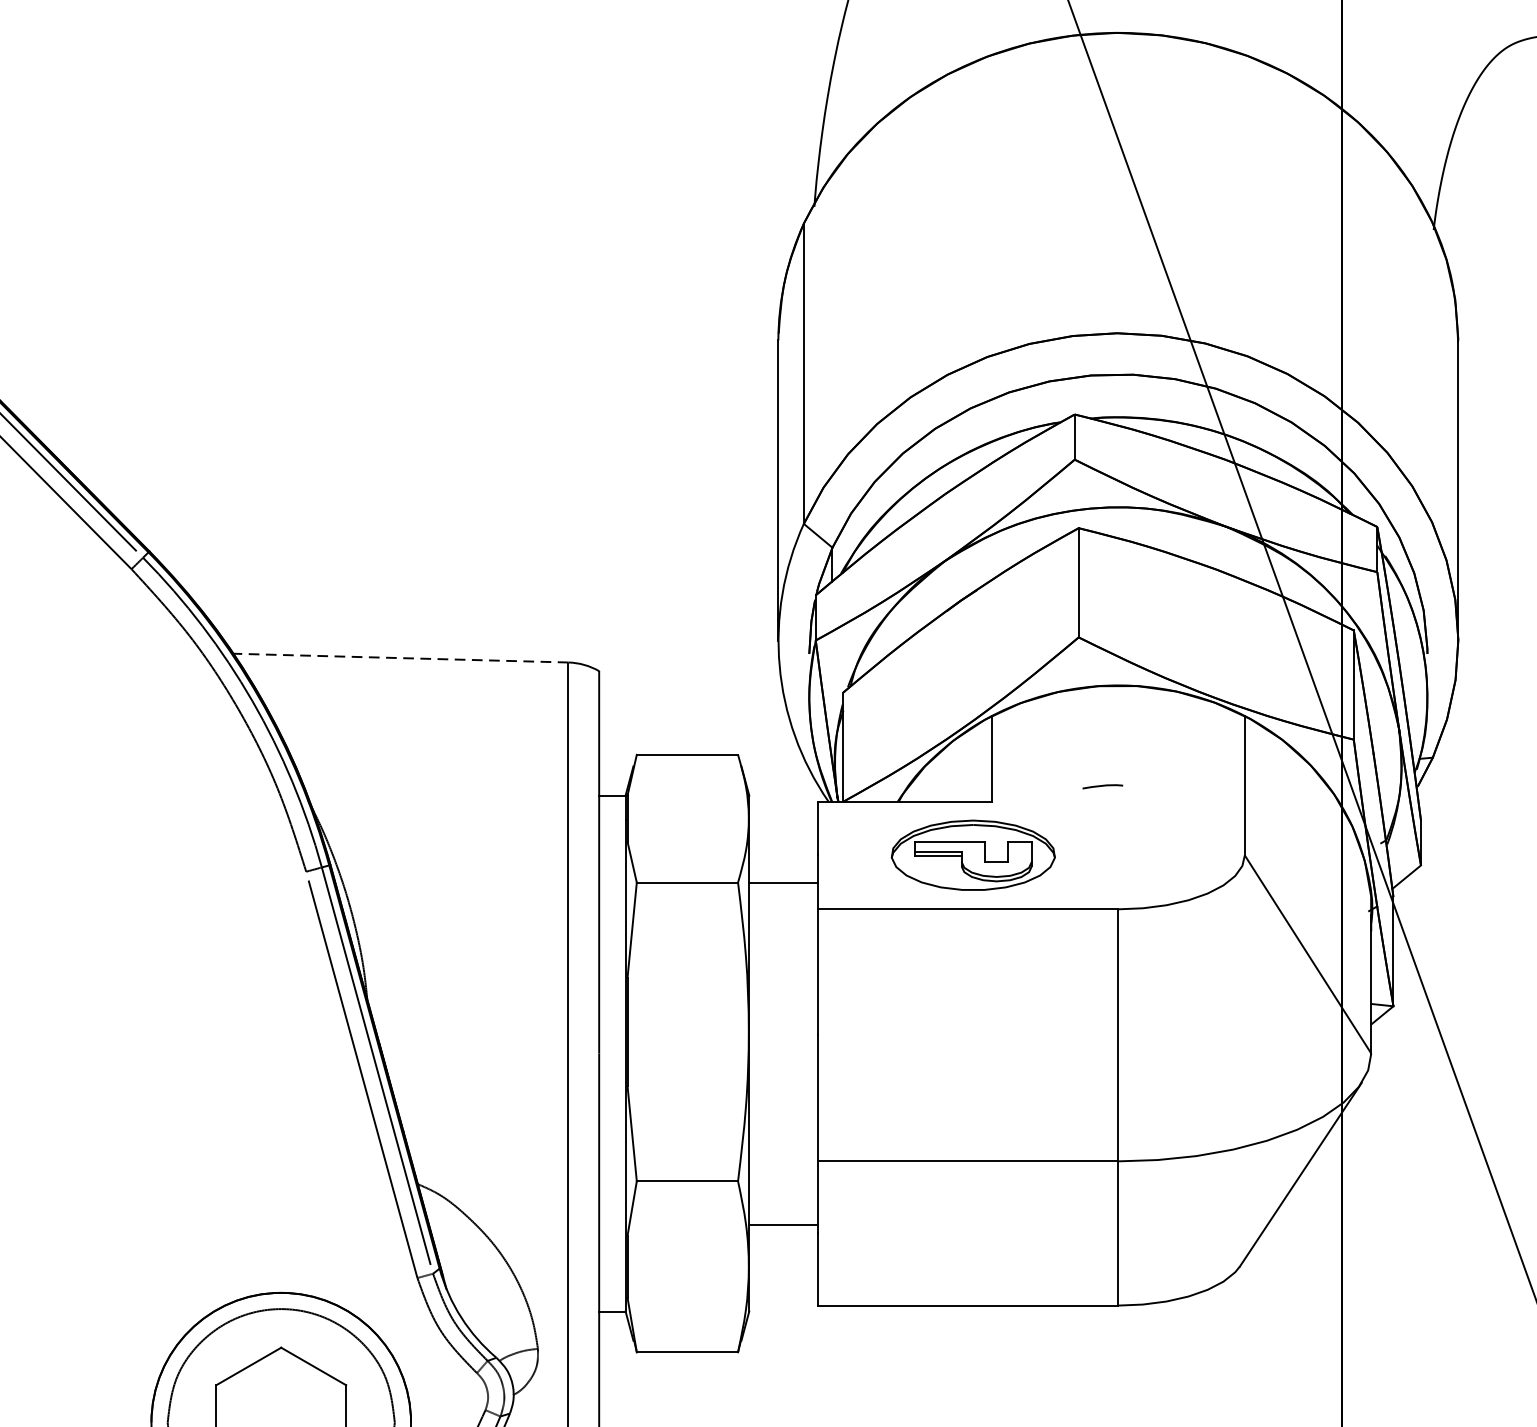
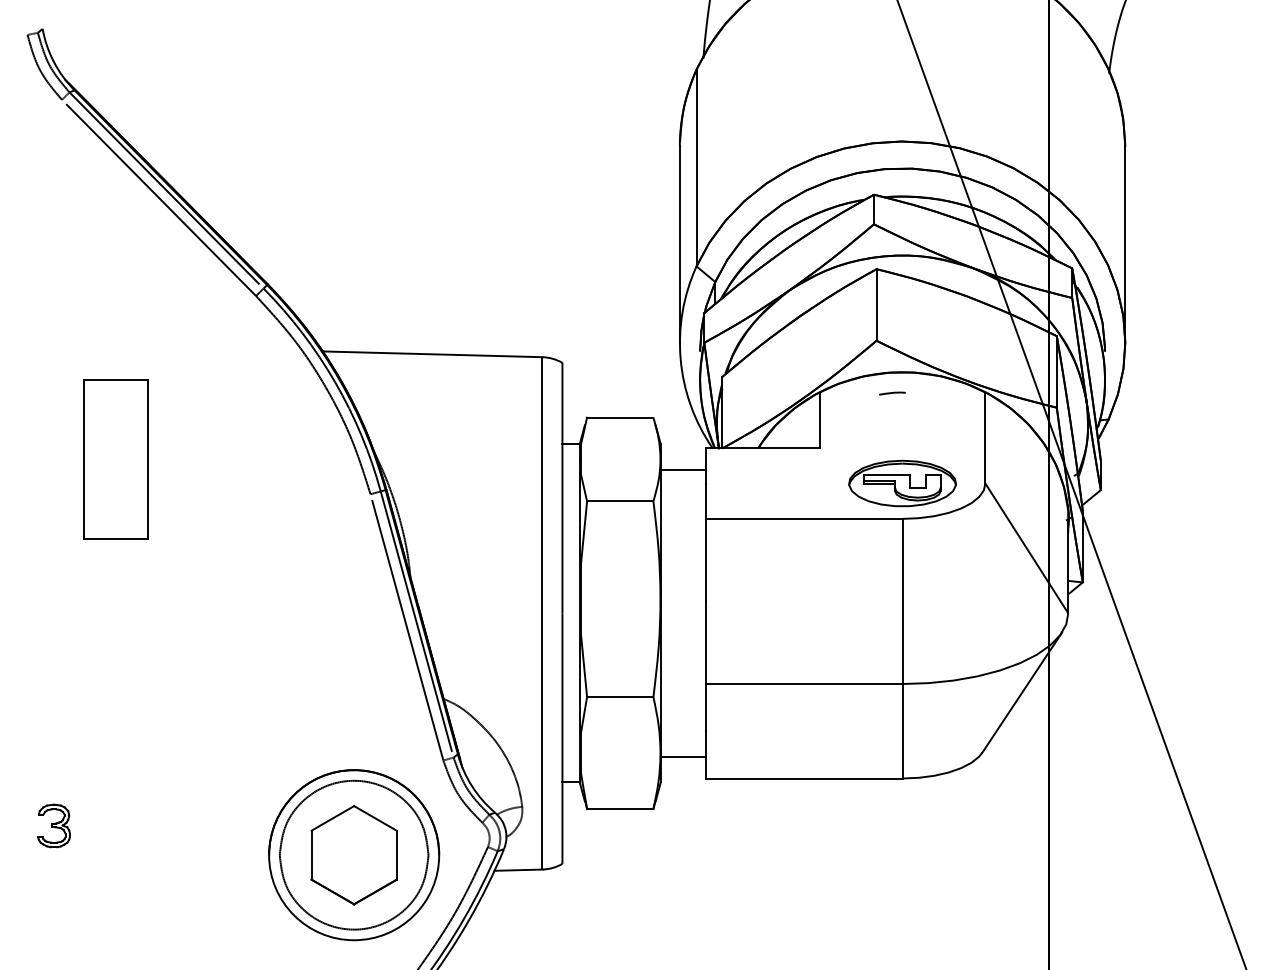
line: (400, 658) -> (432, 354), dashed -> solid
line: (1102, 786) -> (892, 393), moved
part: (973, 855) -> (902, 483), moved
line: (782, 882) -> (682, 469), moved
line: (782, 1224) -> (682, 756), moved

